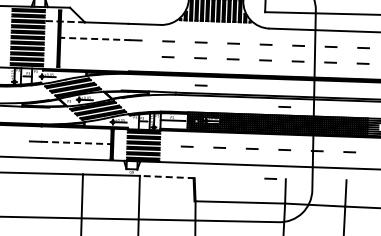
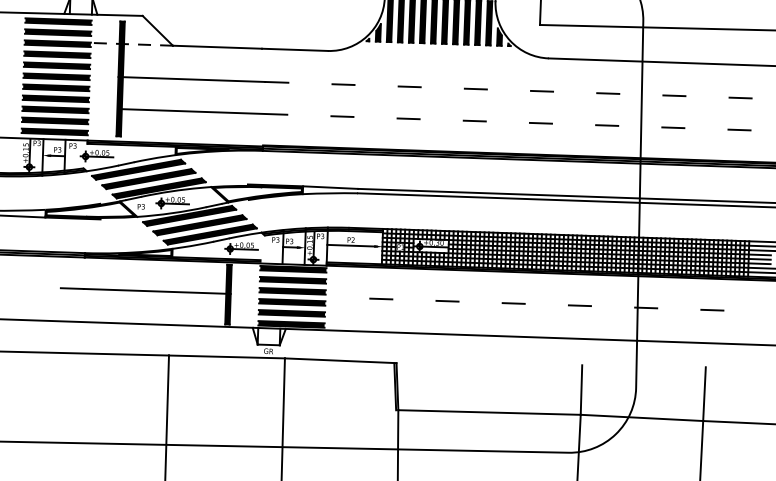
line: (94, 38) -> (192, 78), dashed -> solid
line: (100, 54) -> (204, 111), added
line: (200, 85) -> (408, 174), removed
line: (284, 107) -> (579, 219), removed
line: (77, 143) -> (157, 292), dashed -> solid
line: (166, 177) -> (339, 361), dashed -> solid
line: (270, 178) -> (550, 363), removed

